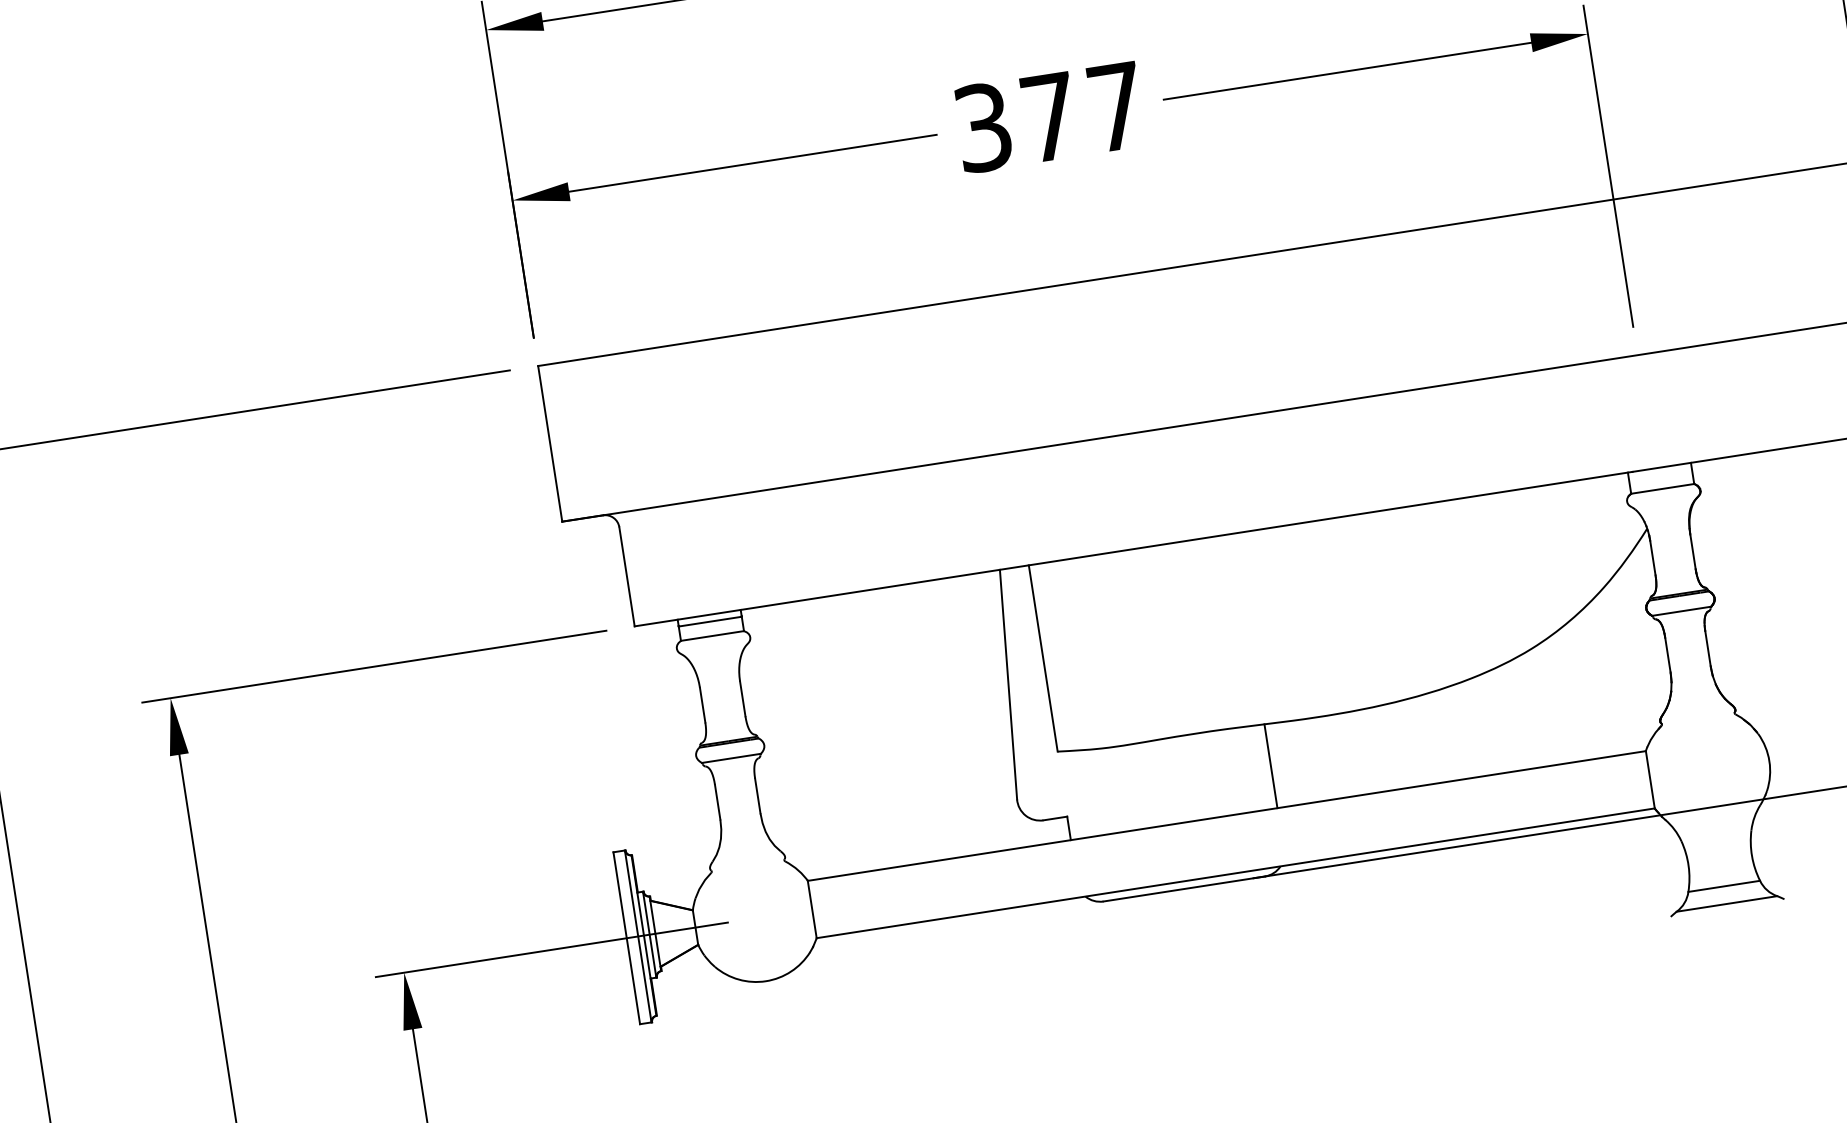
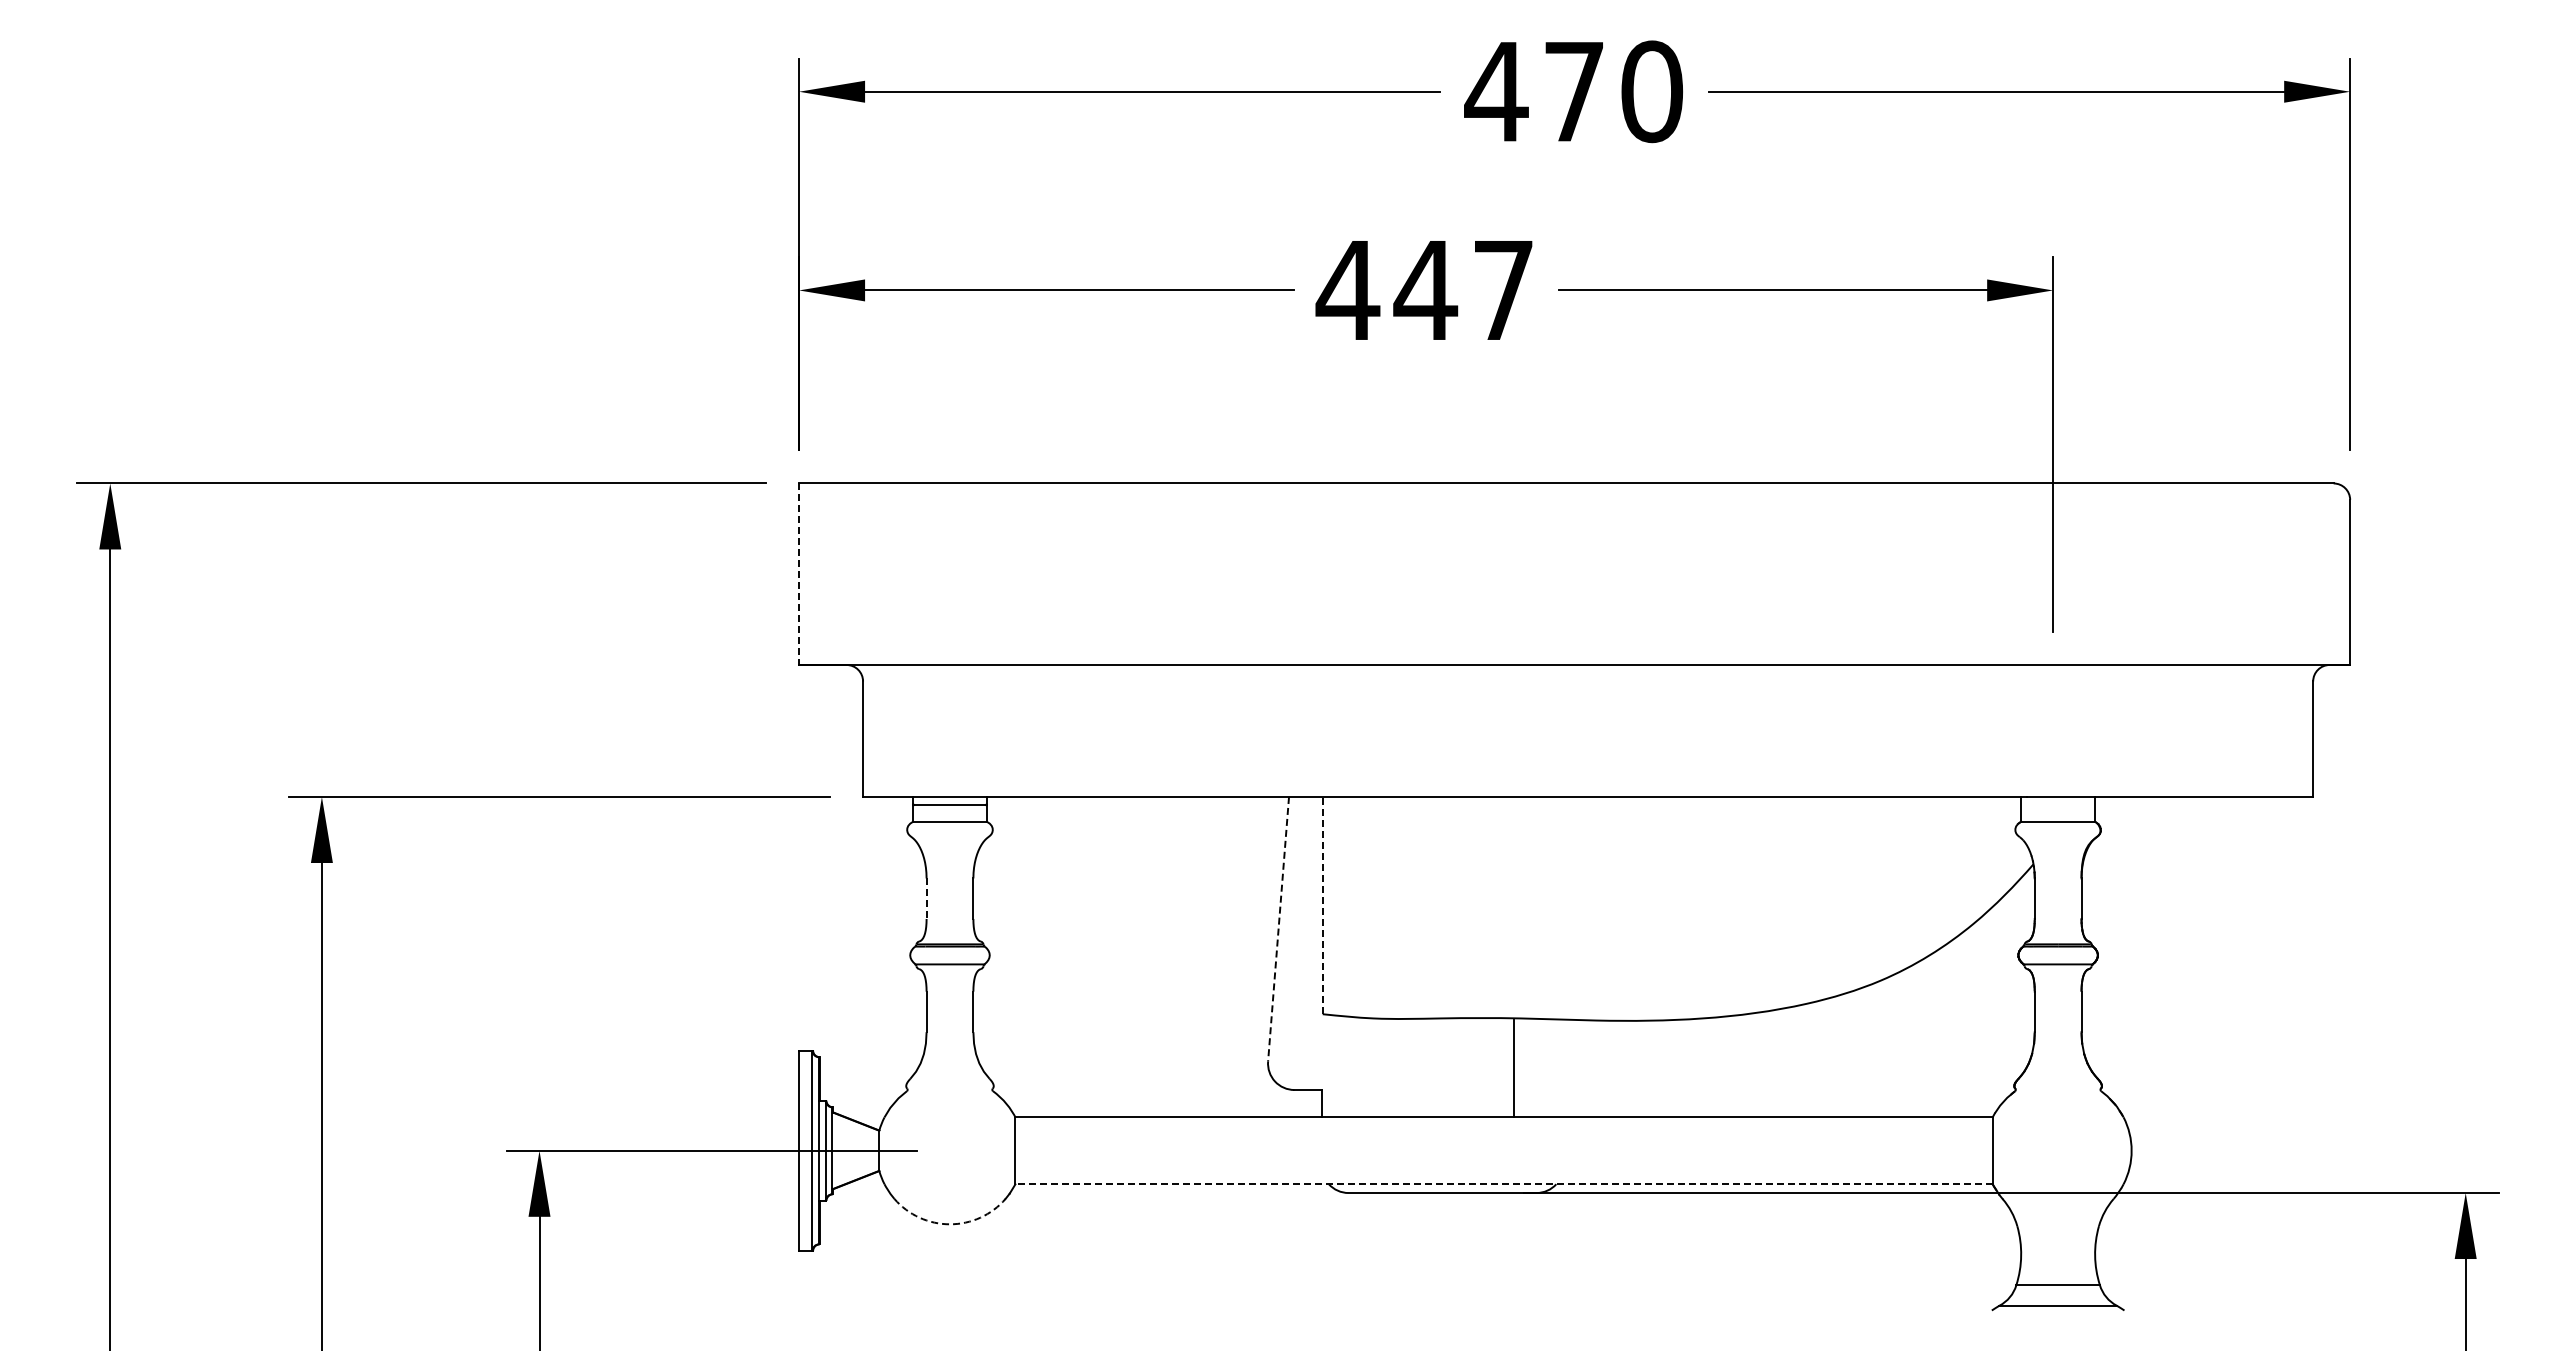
text: (1016, 122) -> (1386, 290), 377 -> 447
line: (550, 444) -> (799, 574), solid -> dashed
line: (1043, 658) -> (1322, 905), solid -> dashed
line: (1008, 684) -> (1278, 929), solid -> dashed
line: (702, 705) -> (926, 899), solid -> dashed
line: (1271, 766) -> (1514, 1068), moved
line: (1236, 873) -> (1504, 1184), solid -> dashed
arc: (765, 981) -> (949, 1224), solid -> dashed

